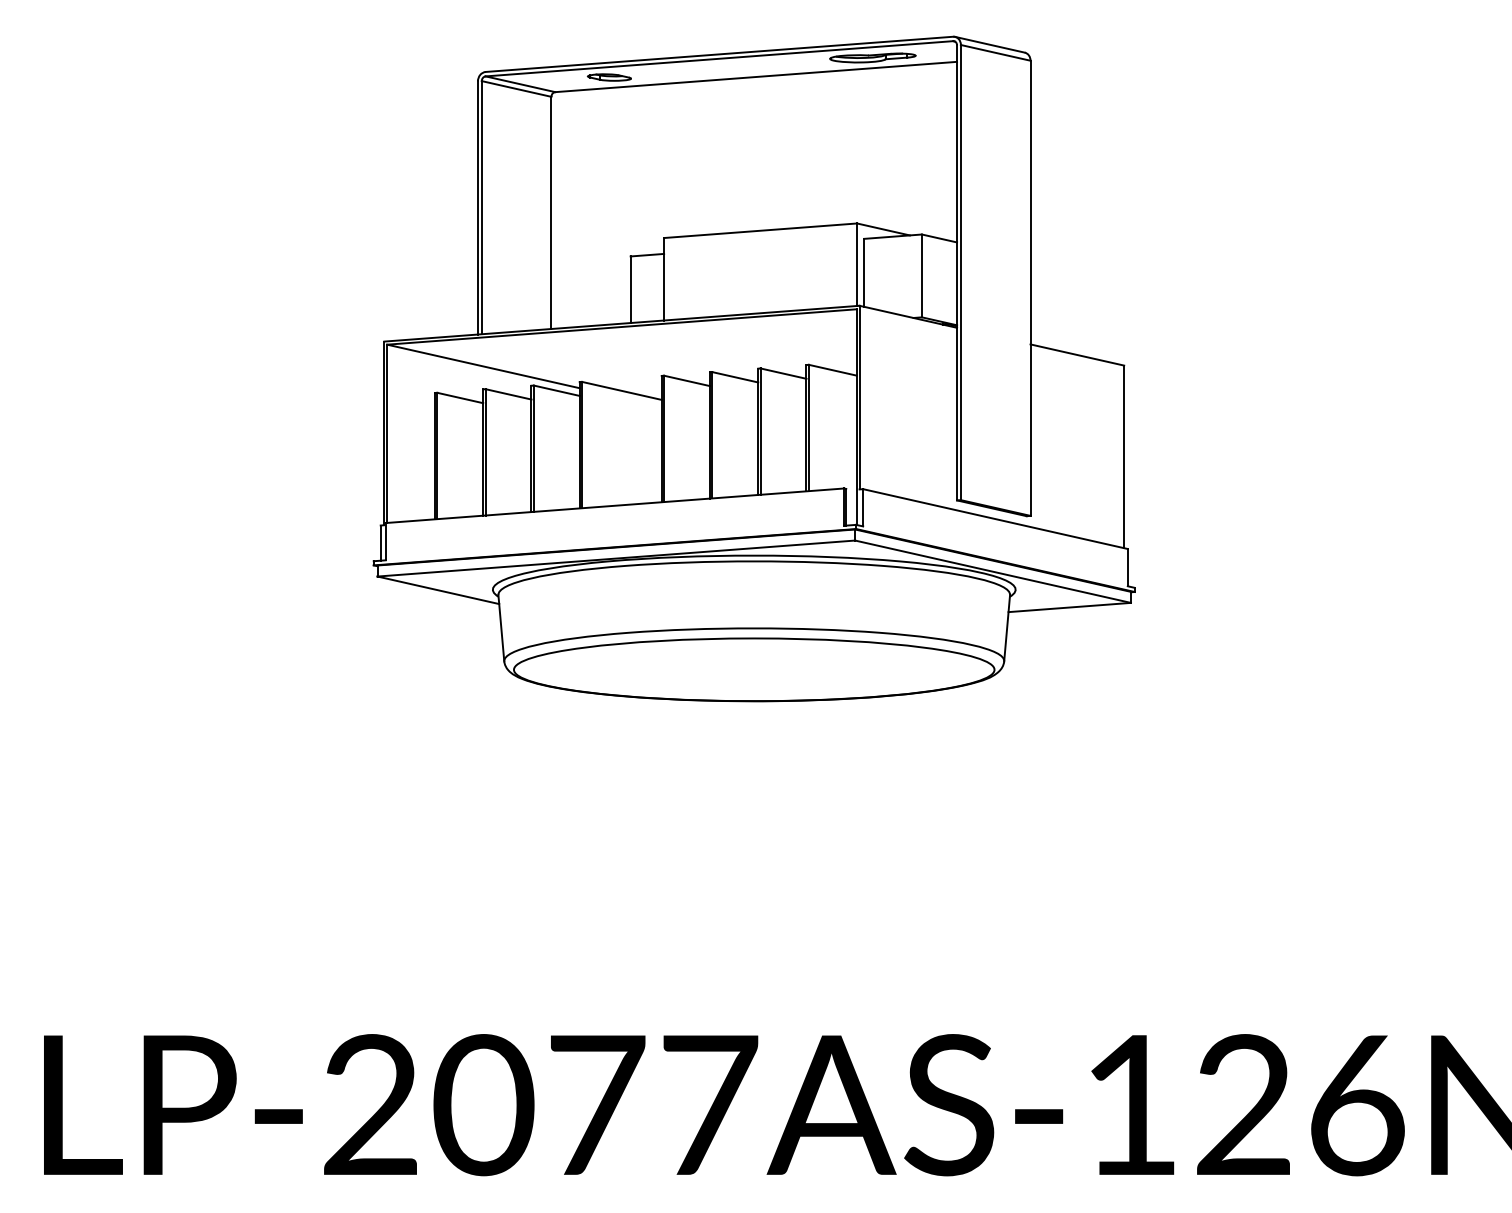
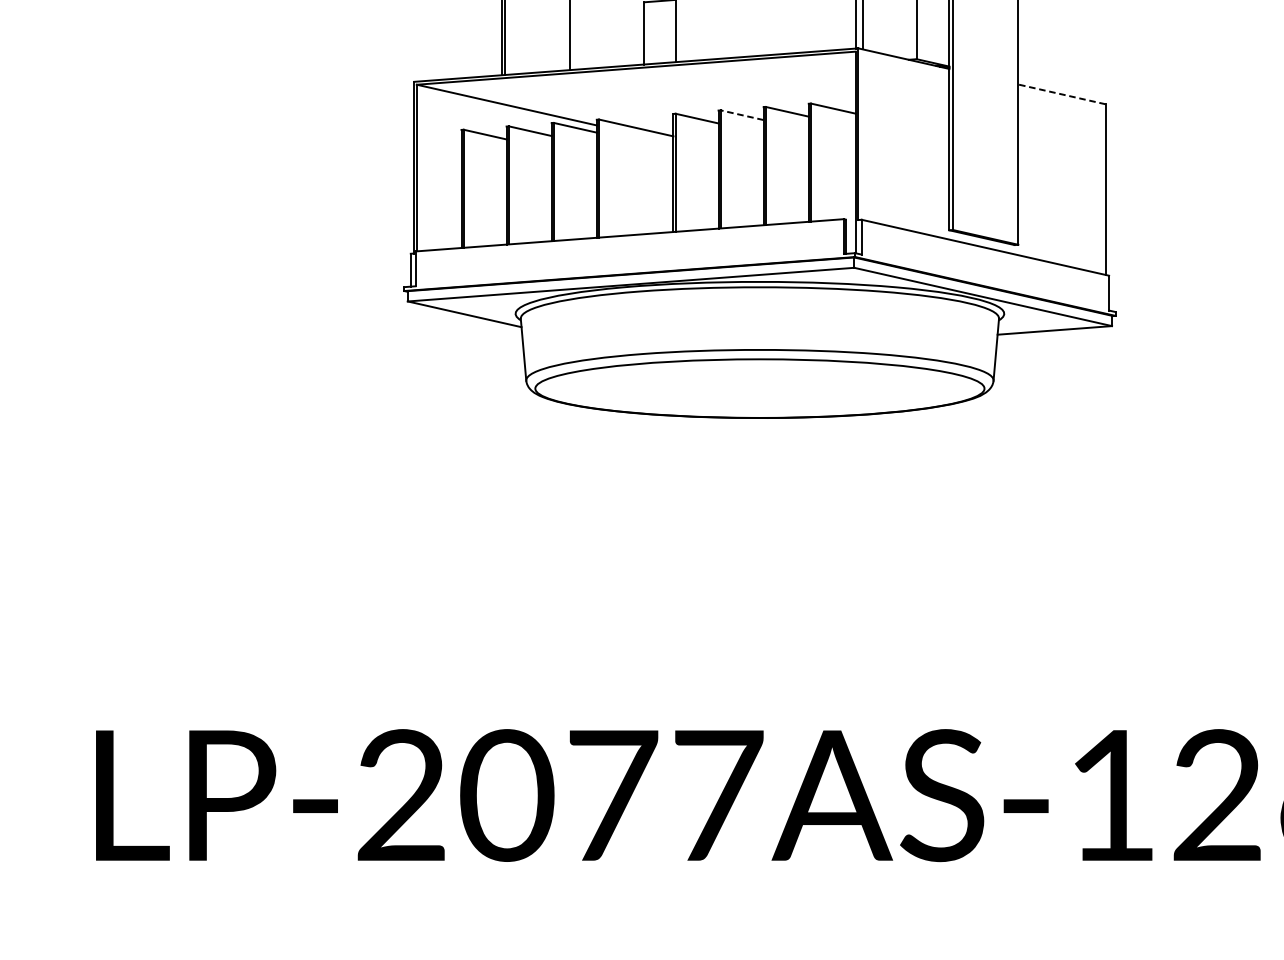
line: (1077, 355) -> (1062, 94), solid -> dashed
line: (735, 377) -> (742, 115), solid -> dashed

